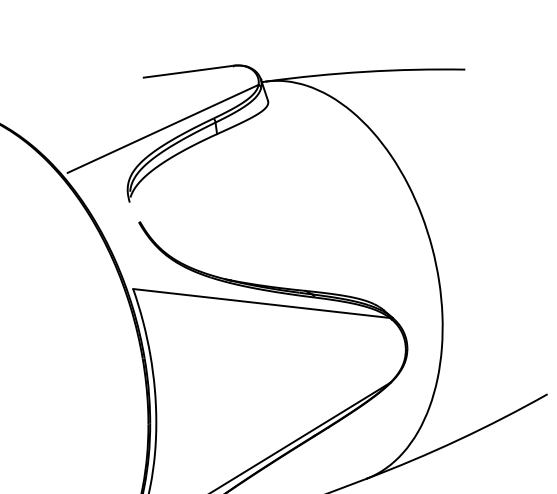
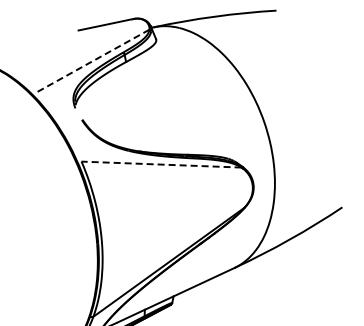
line: (163, 129) -> (92, 61), solid -> dashed
line: (261, 303) -> (161, 164), solid -> dashed

